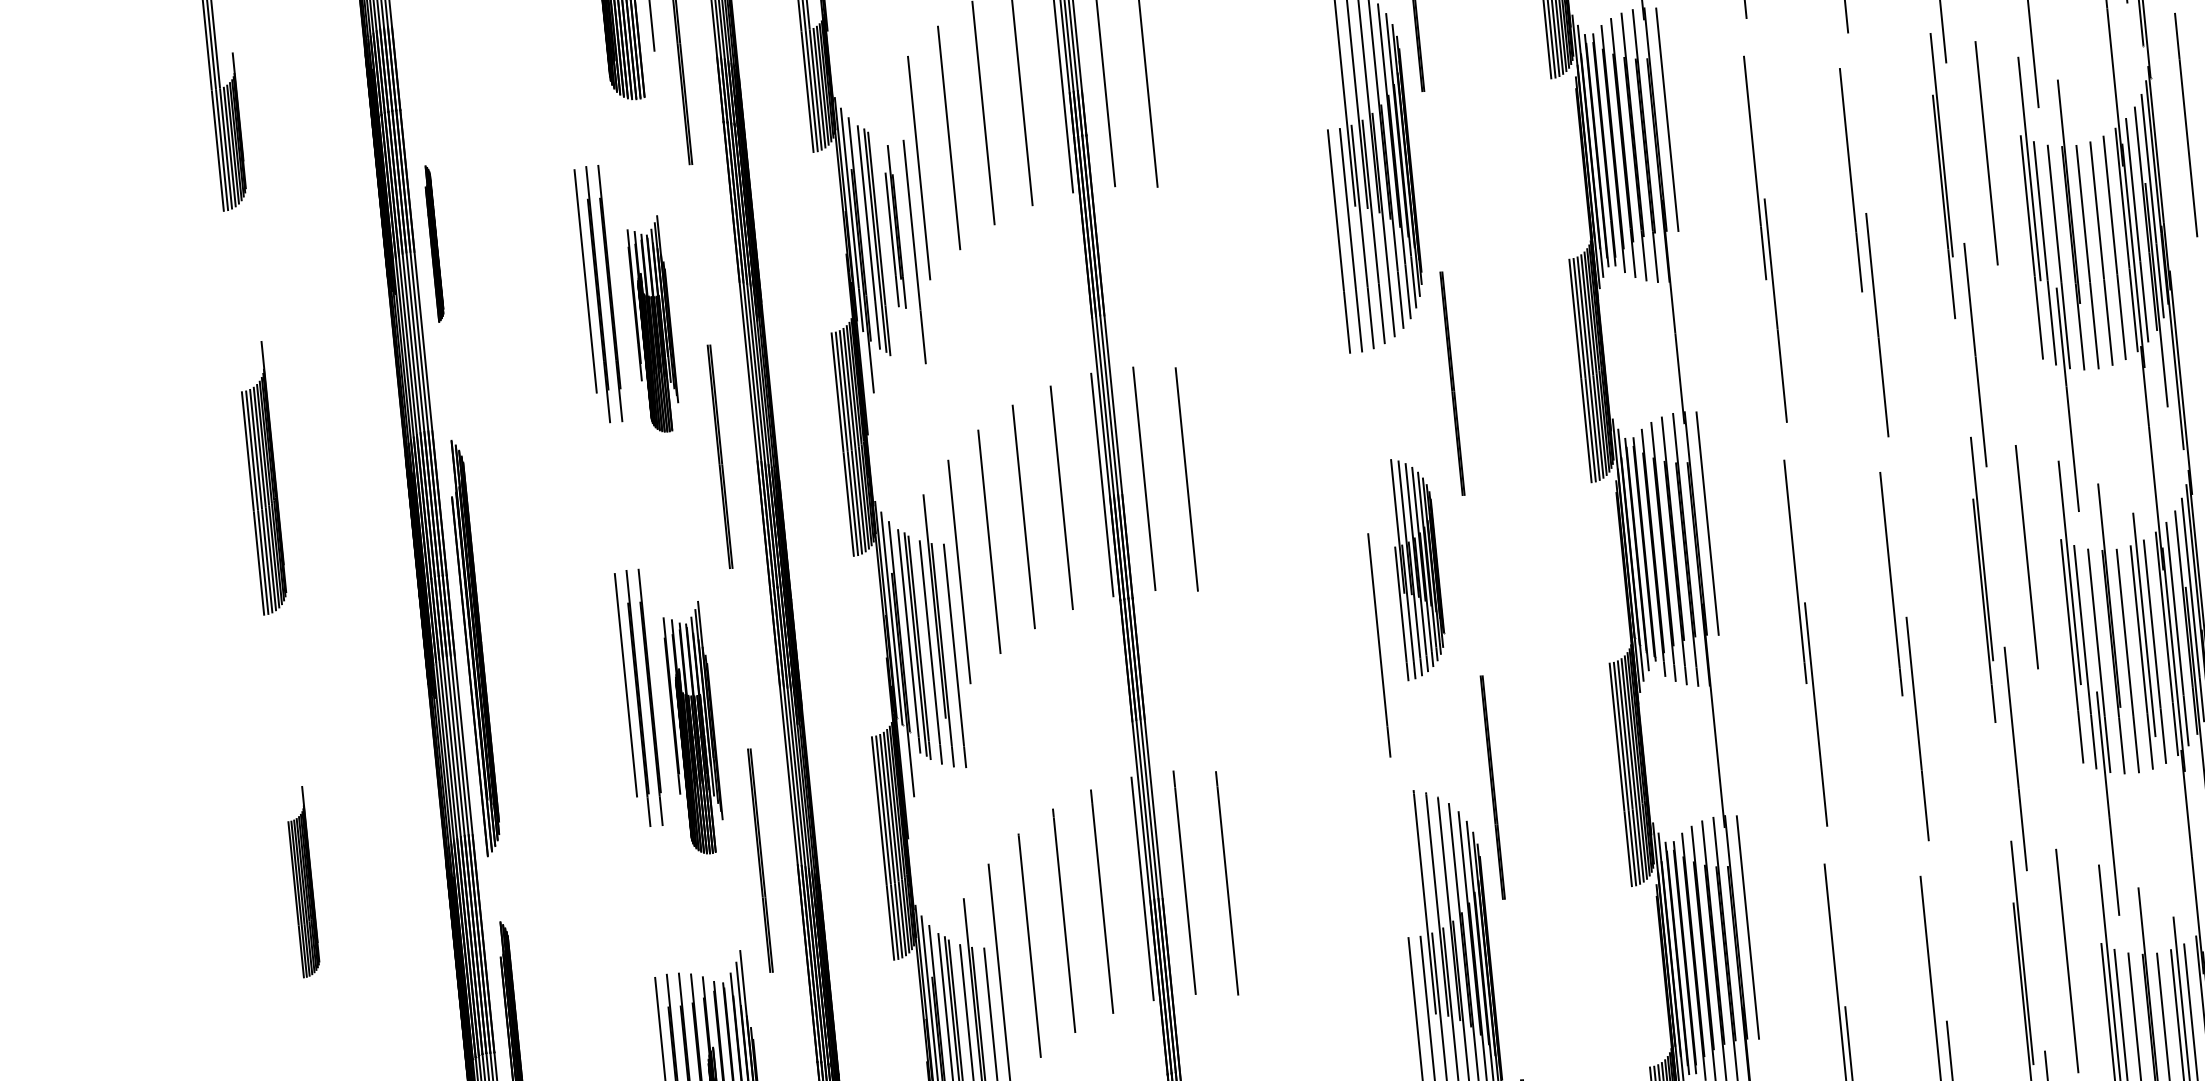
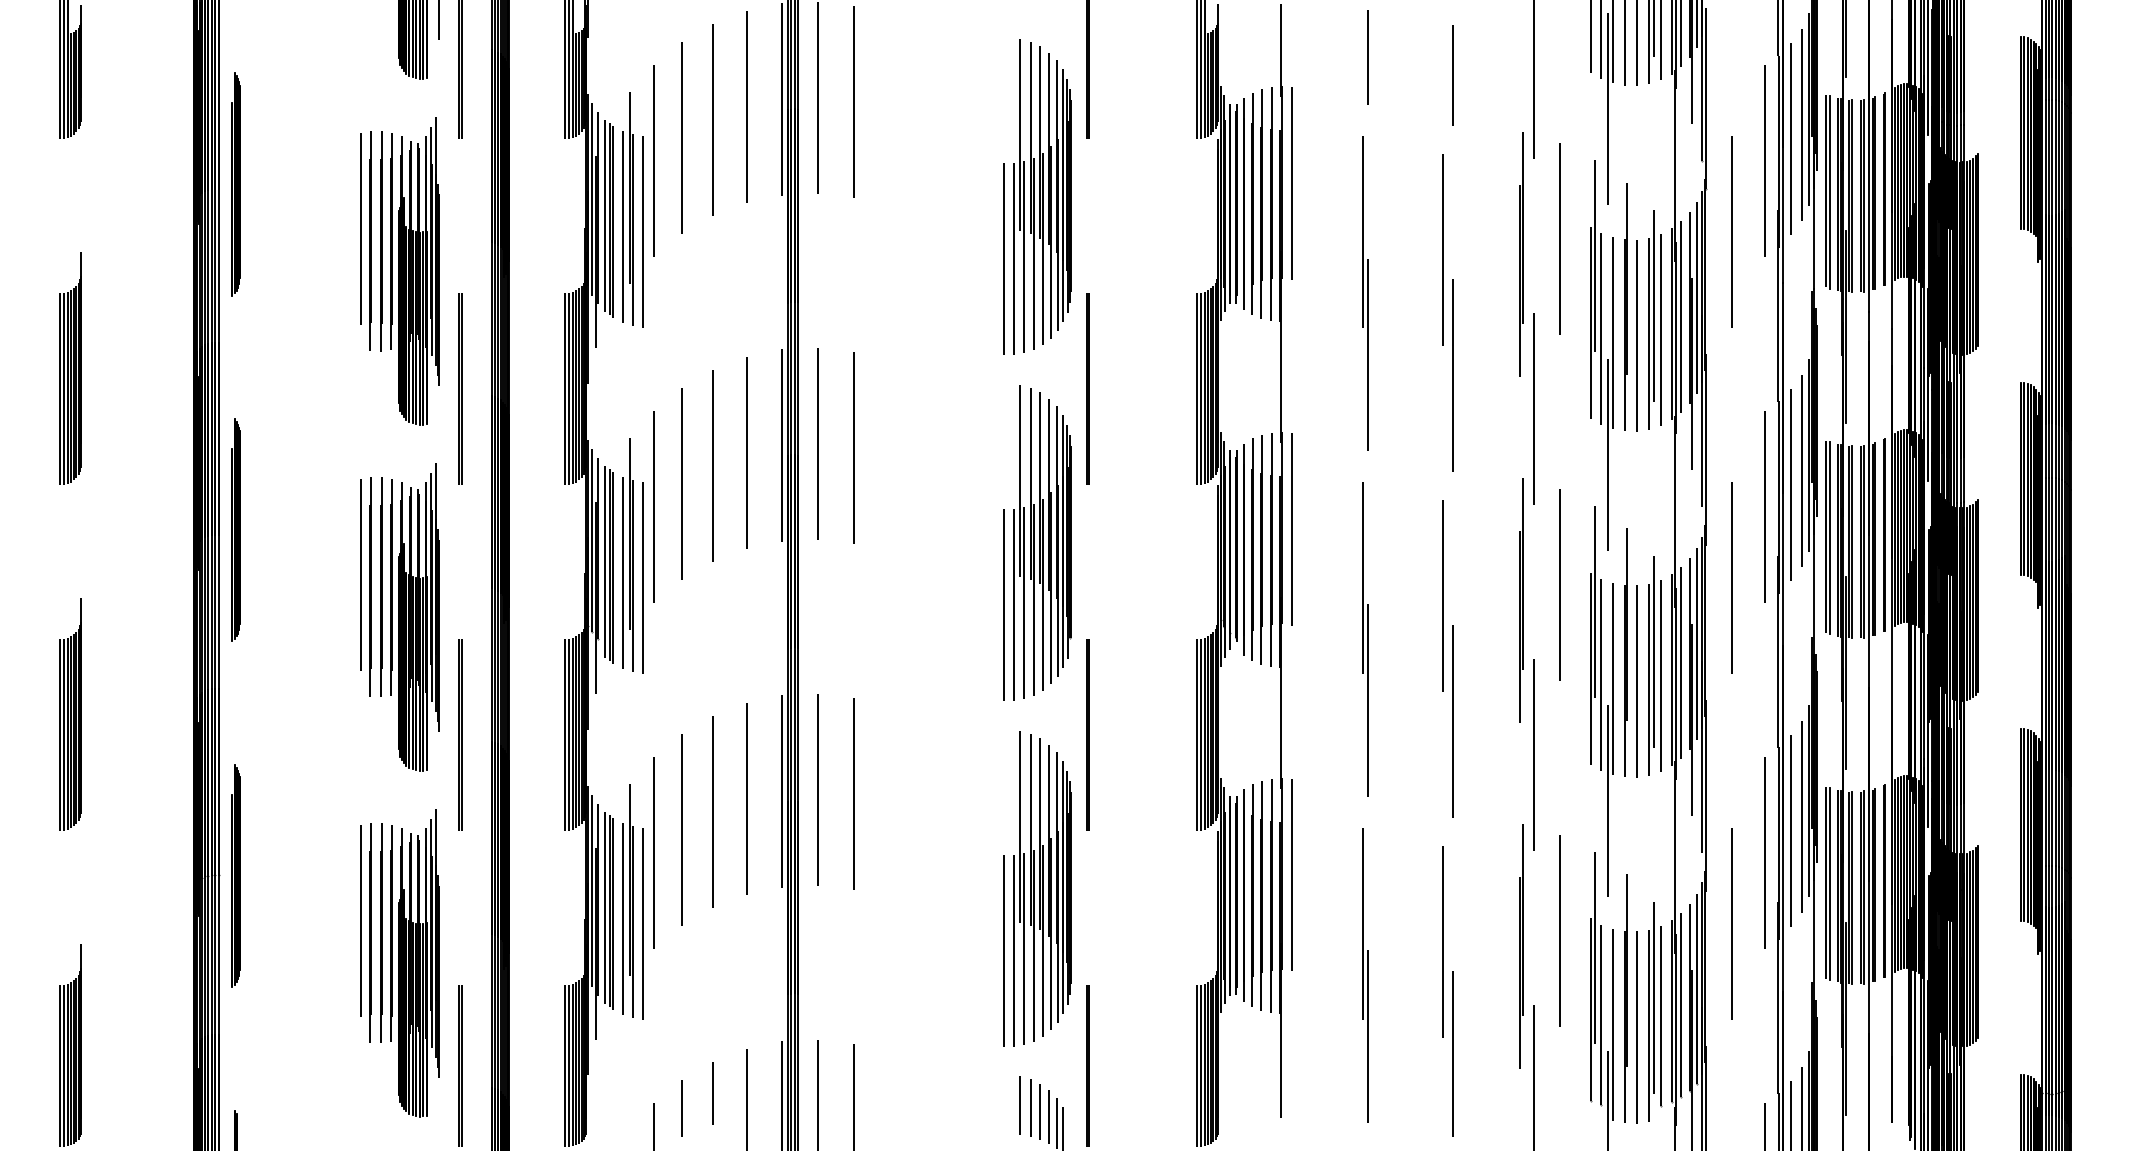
line: (2104, 221) -> (1654, 306), added
part: (894, 226) -> (627, 208), size x1.67
part: (433, 244) -> (235, 184), size x1.67
part: (652, 324) -> (414, 271), size x1.67
part: (1417, 567) -> (1042, 542), size x1.67
part: (473, 646) -> (235, 529), size x0.62
part: (693, 728) -> (414, 617), size x1.43
part: (302, 882) -> (70, 714), size x1.43

